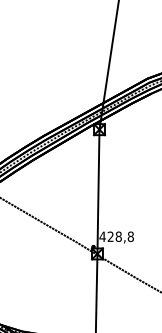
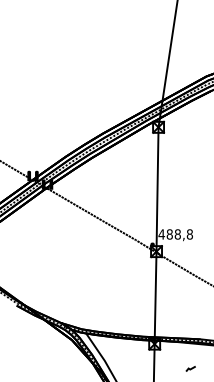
text: (110, 236) -> (169, 234), 428,8 -> 488,8

